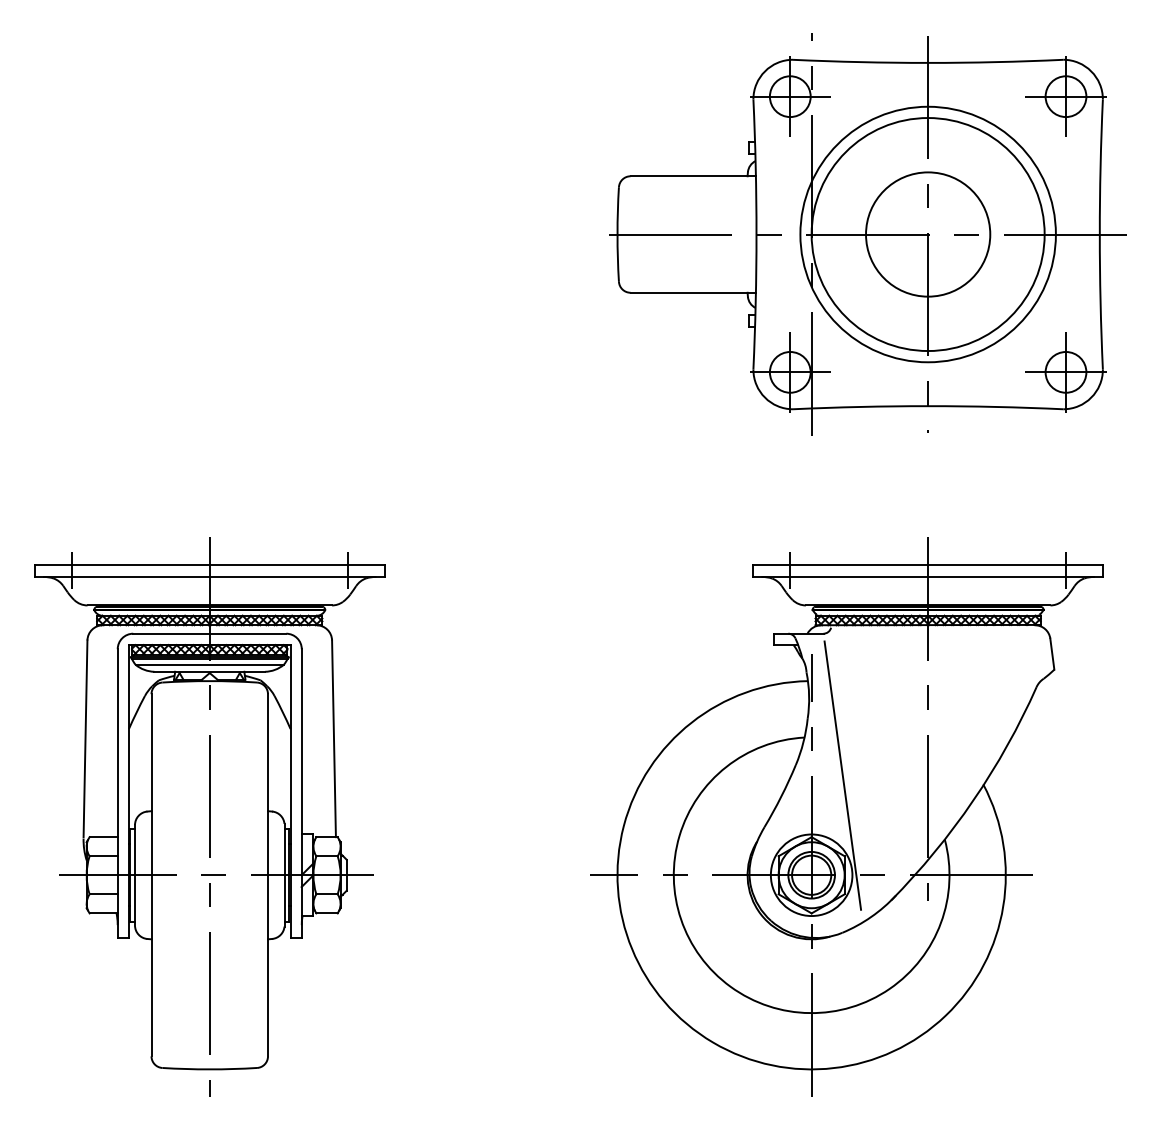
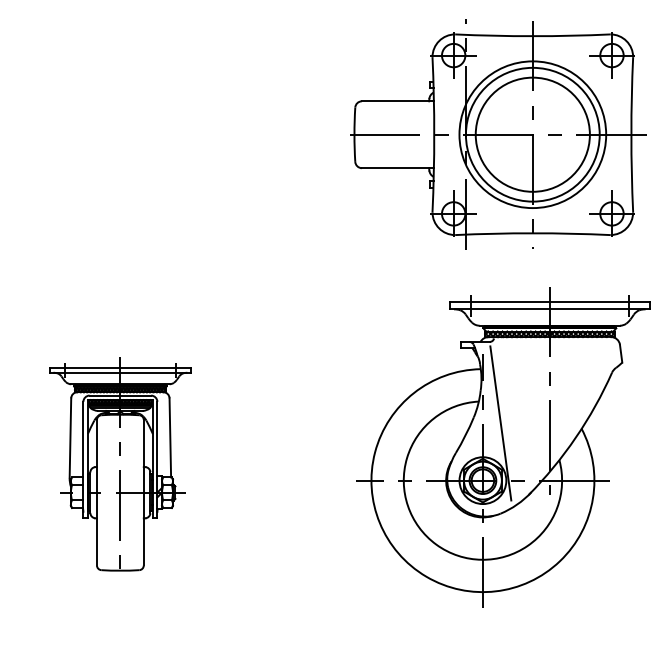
circle: (927, 234) -> (532, 134), size x1.6
part: (210, 817) -> (120, 469), size x0.7
part: (847, 817) -> (503, 447), moved

